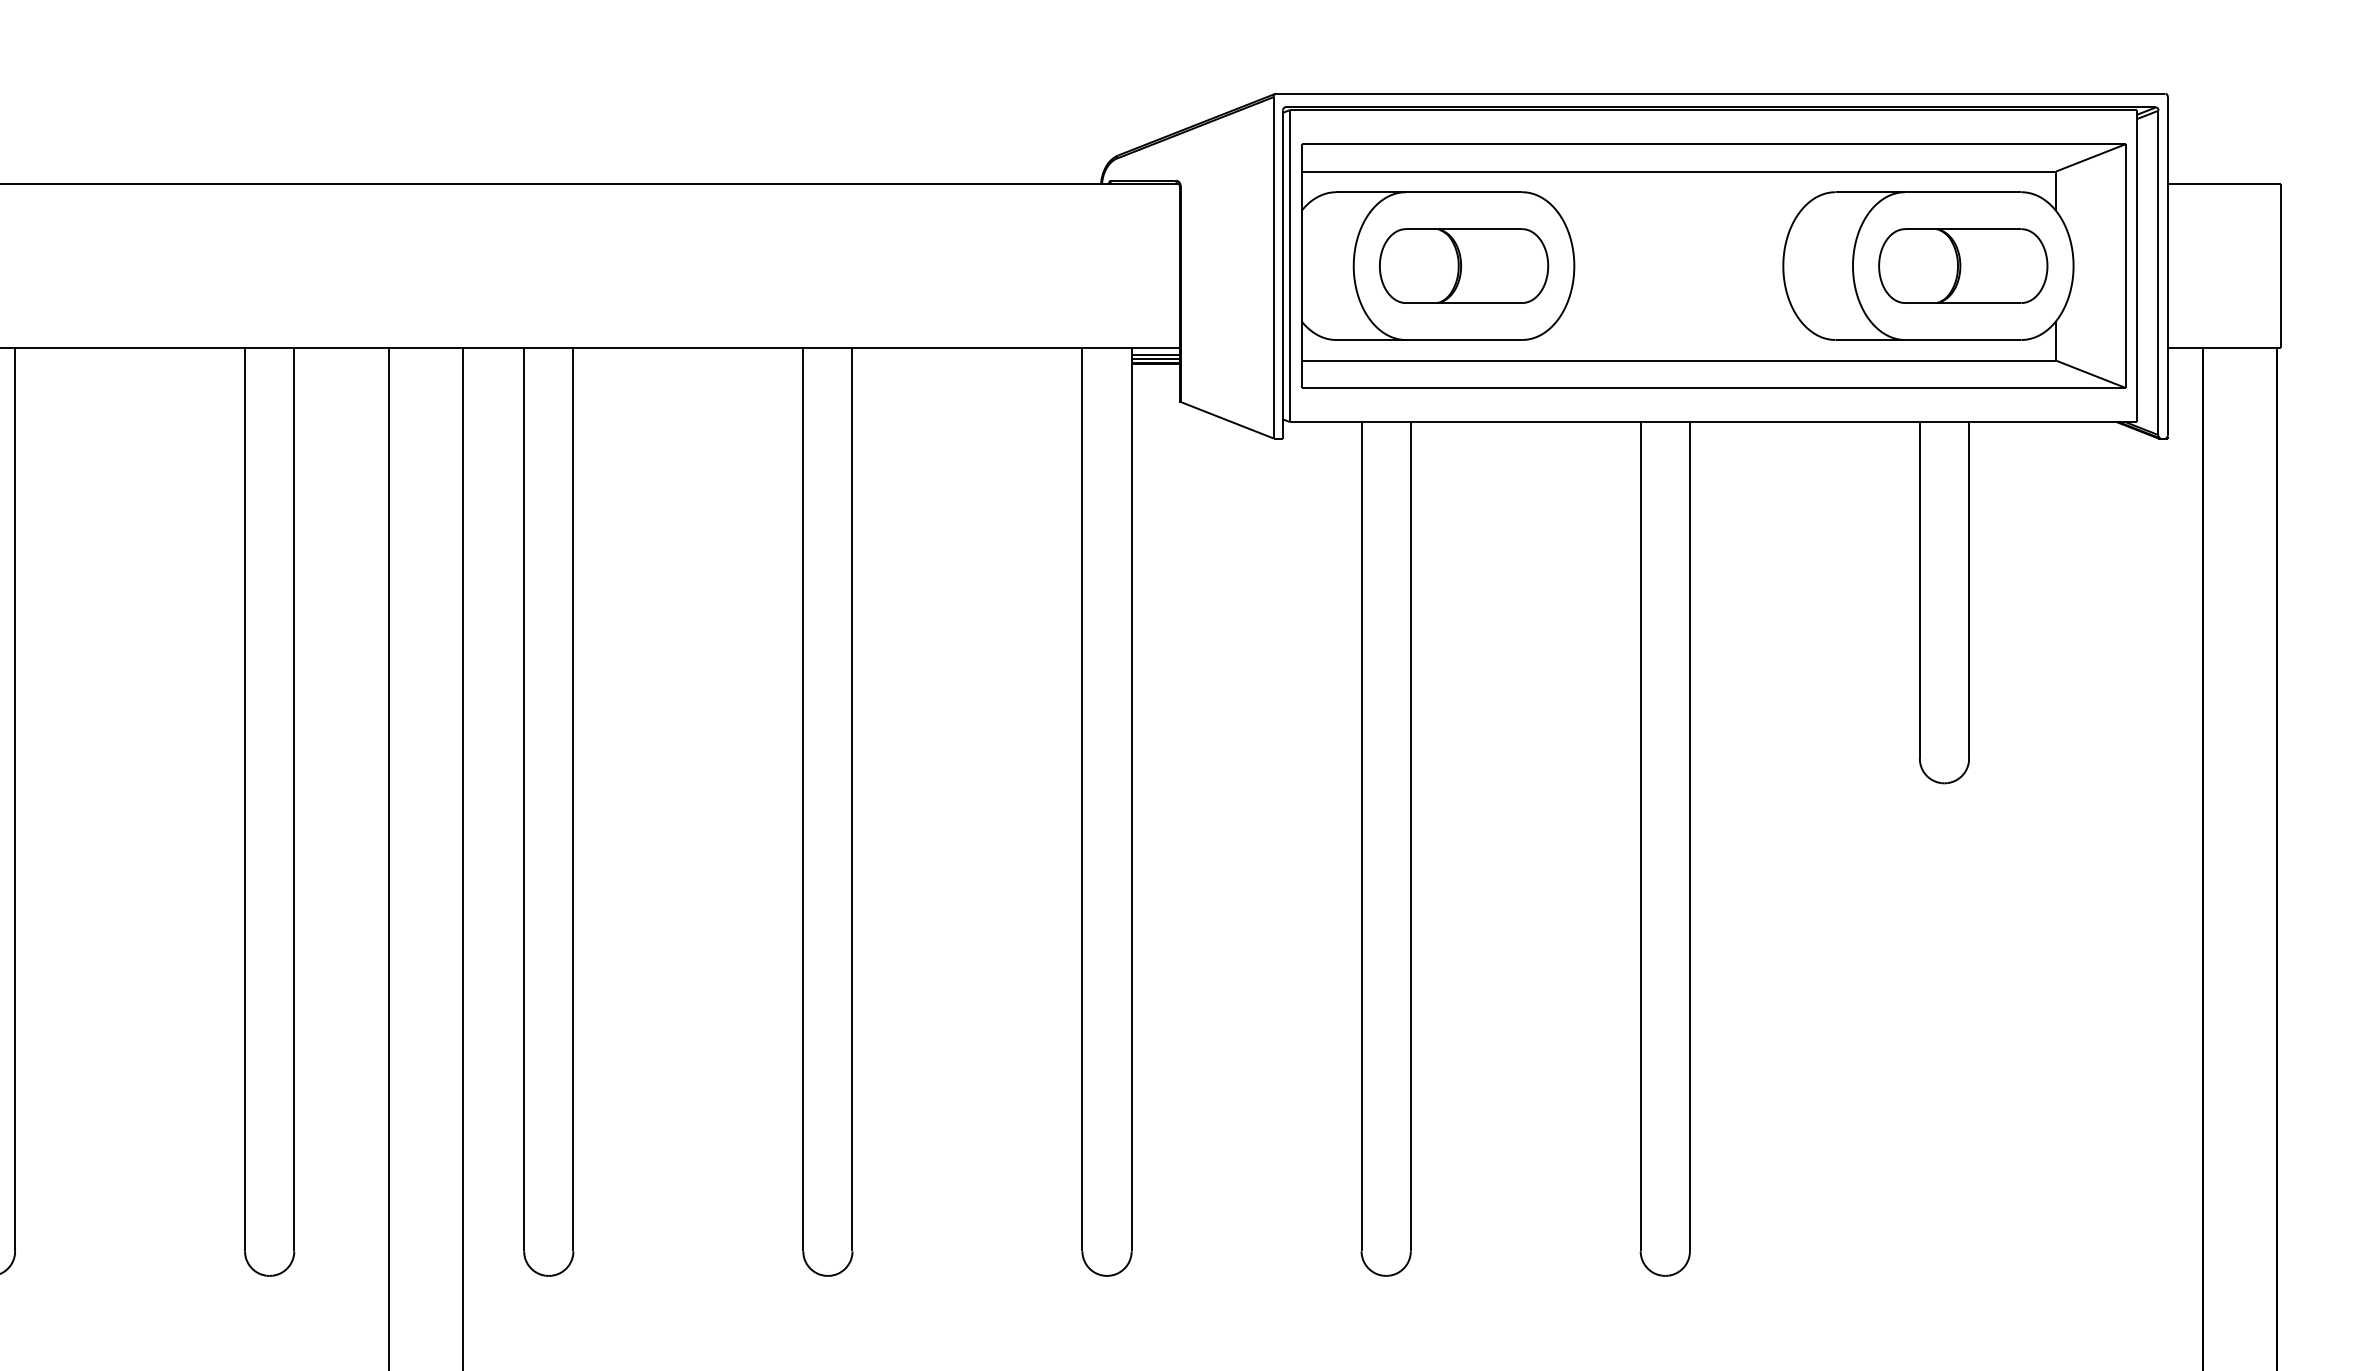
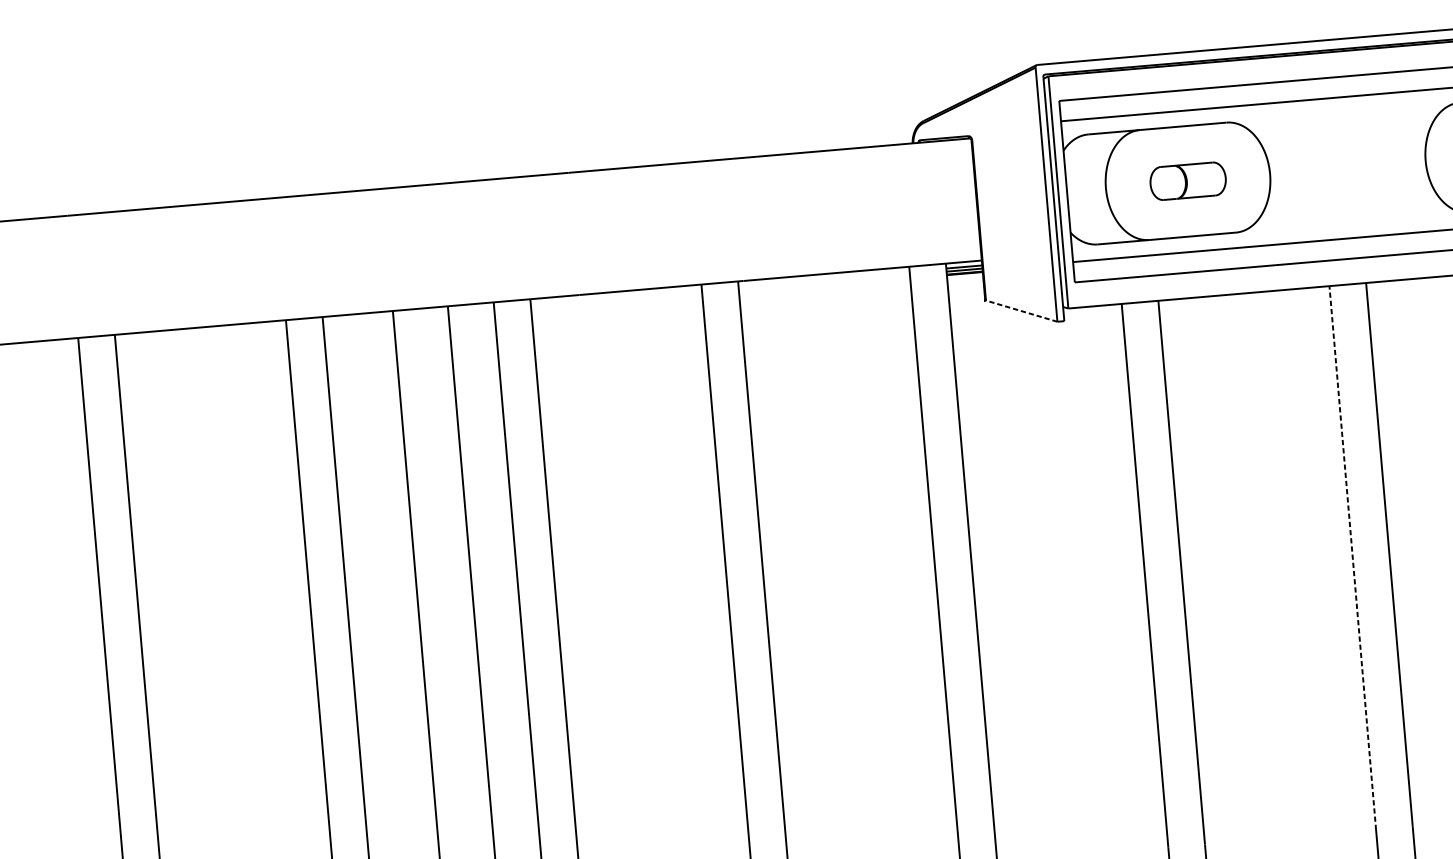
part: (1464, 265) -> (1188, 180), size x0.6
line: (1227, 420) -> (1021, 311), solid -> dashed
line: (1640, 786) -> (1352, 557), solid -> dashed

